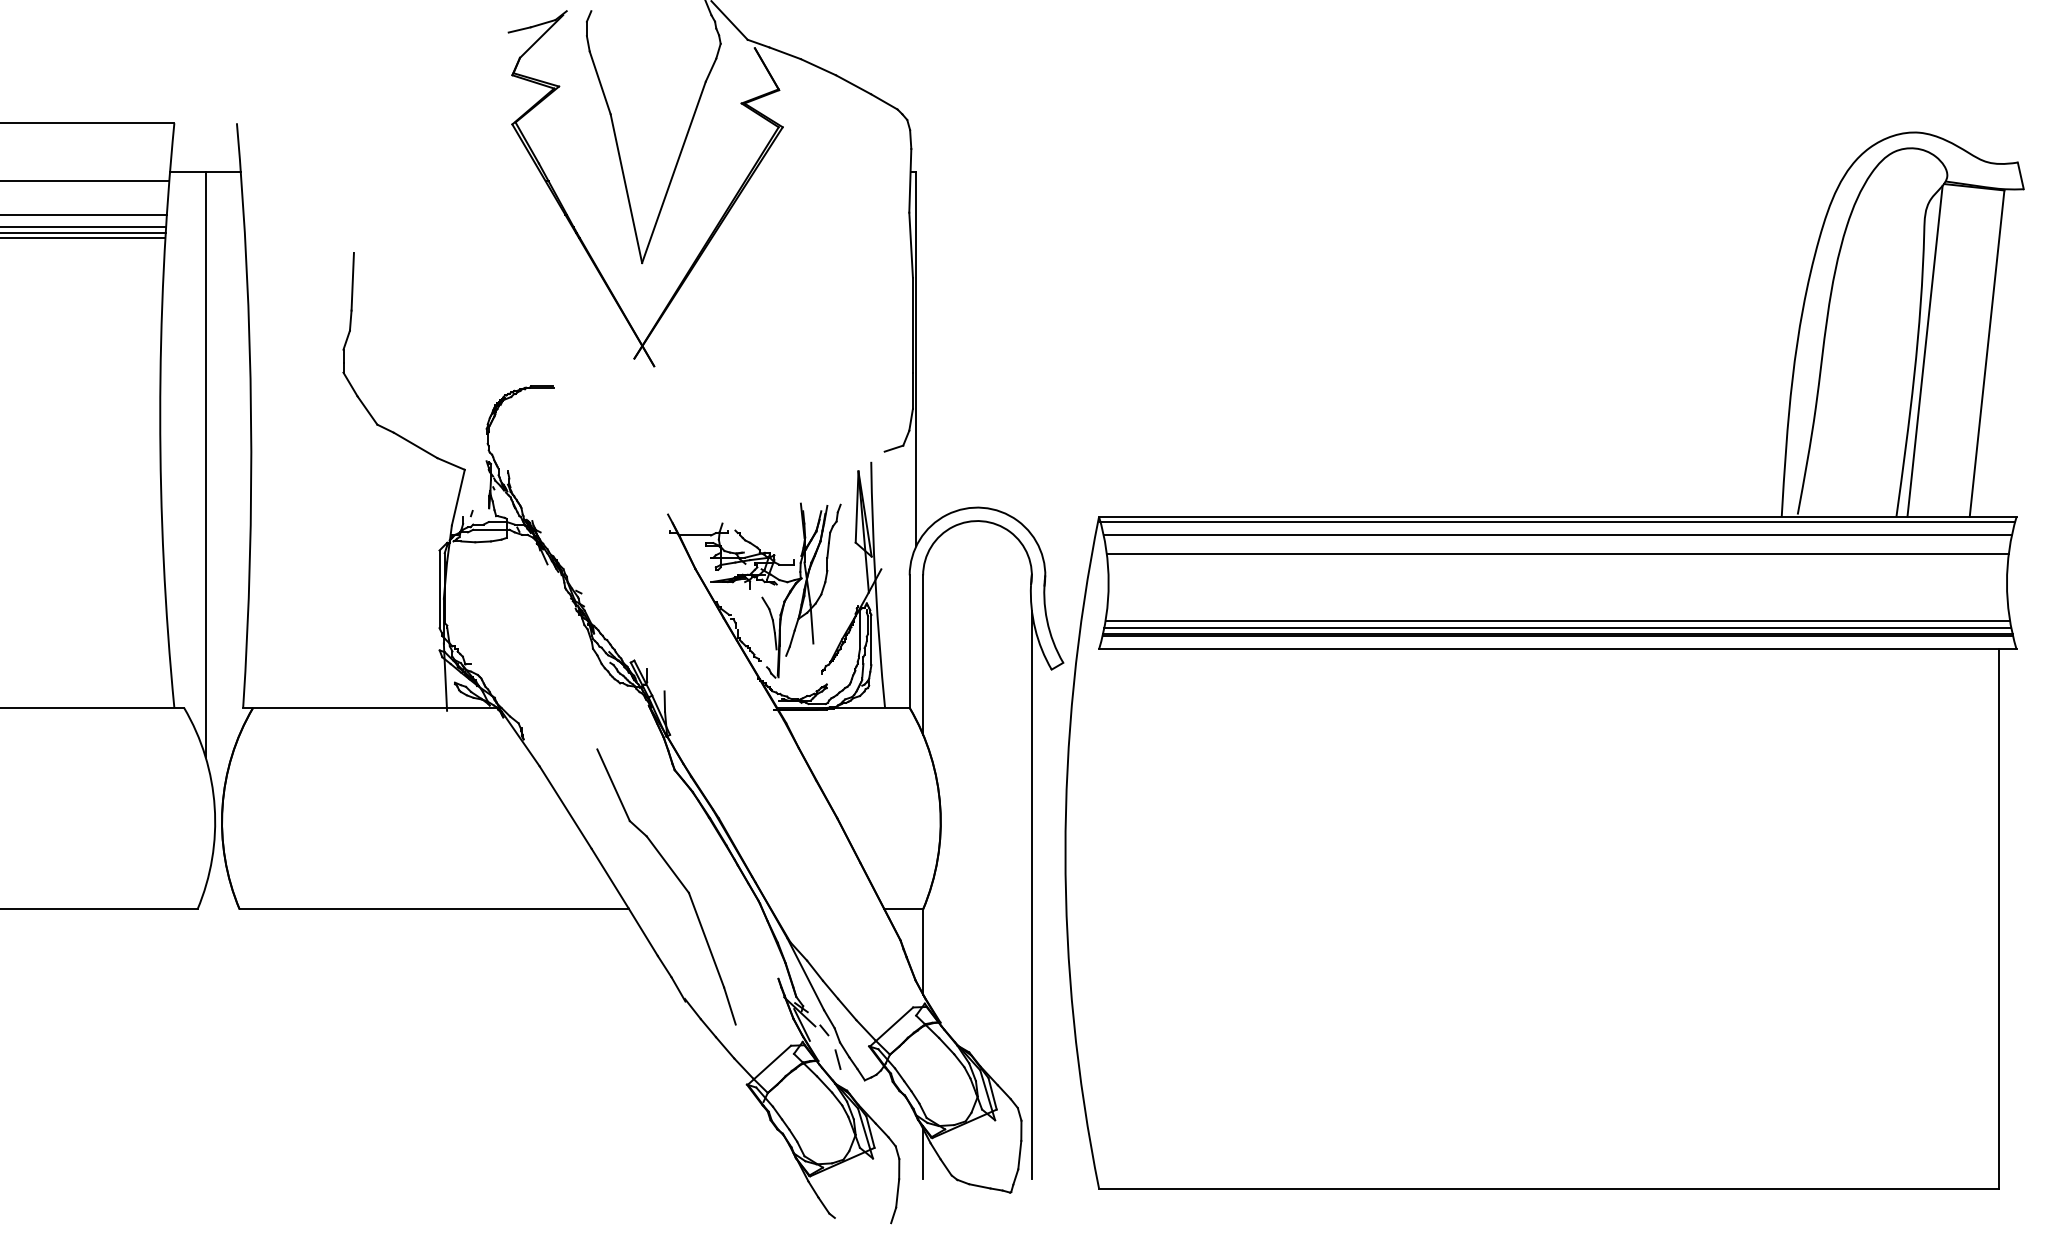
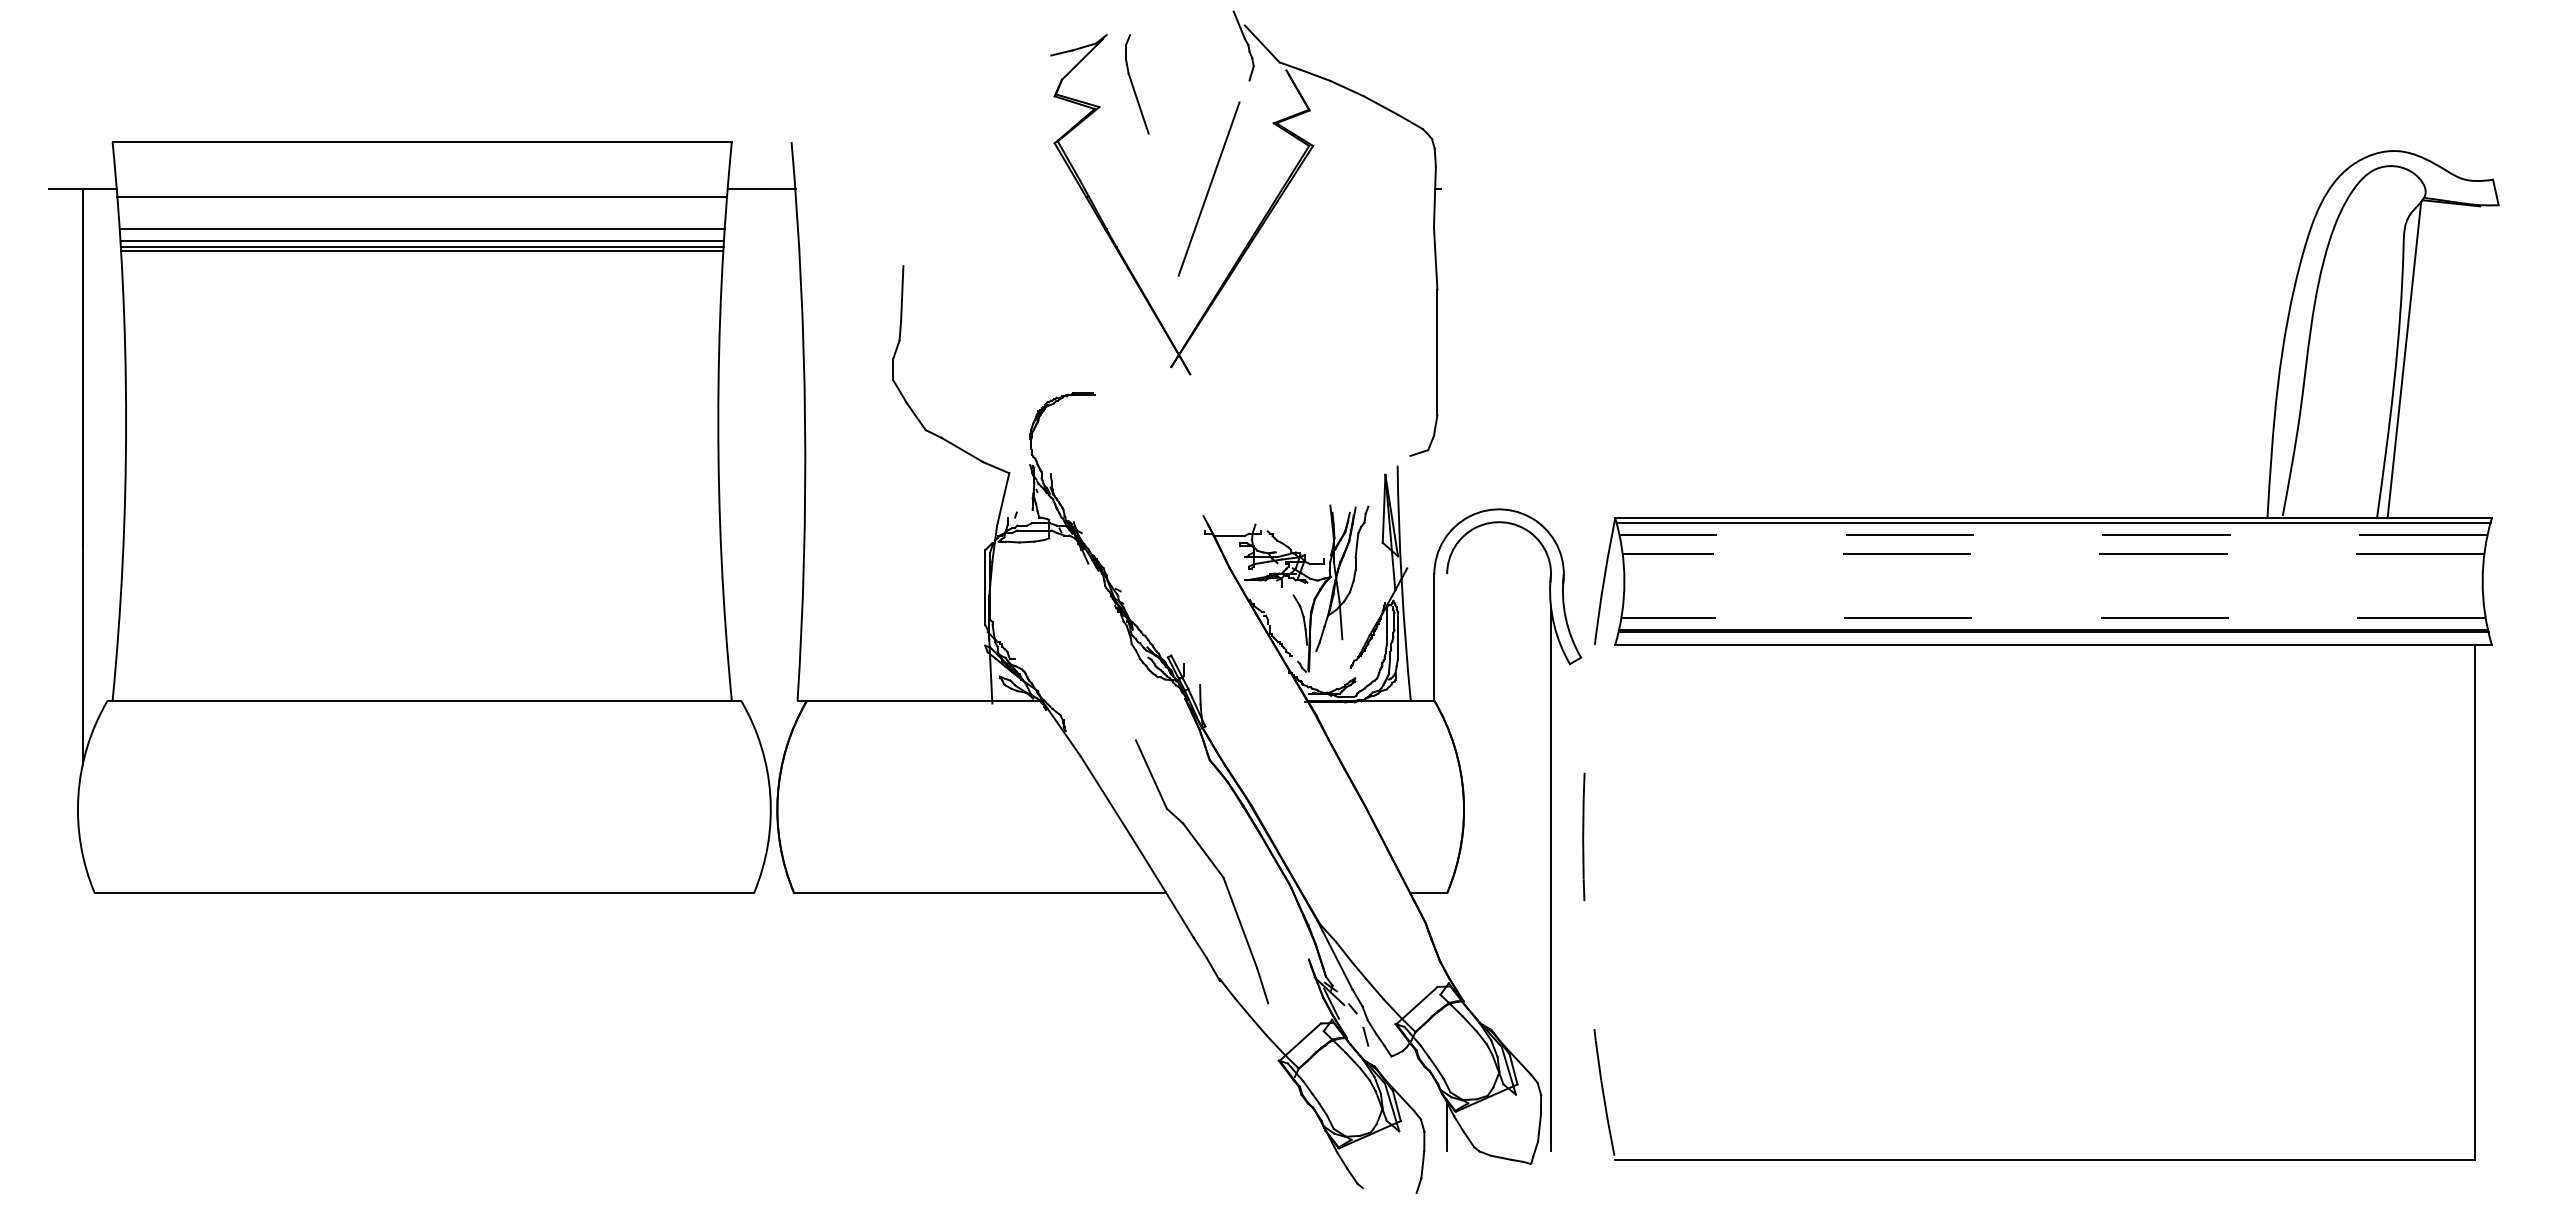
line: (710, 70) -> (1244, 91), removed
line: (626, 188) -> (1163, 204), removed
line: (1986, 353) -> (2463, 362), removed
line: (916, 359) -> (1440, 367), removed
line: (205, 463) -> (761, 467), removed
line: (1557, 534) -> (2053, 535), solid -> dashed
line: (1557, 553) -> (2053, 553), solid -> dashed
line: (1557, 620) -> (2053, 617), solid -> dashed
line: (1557, 628) -> (2053, 624), removed
line: (923, 655) -> (1447, 650), removed
arc: (1065, 853) -> (1583, 839), solid -> dashed
line: (923, 951) -> (1447, 933), removed

